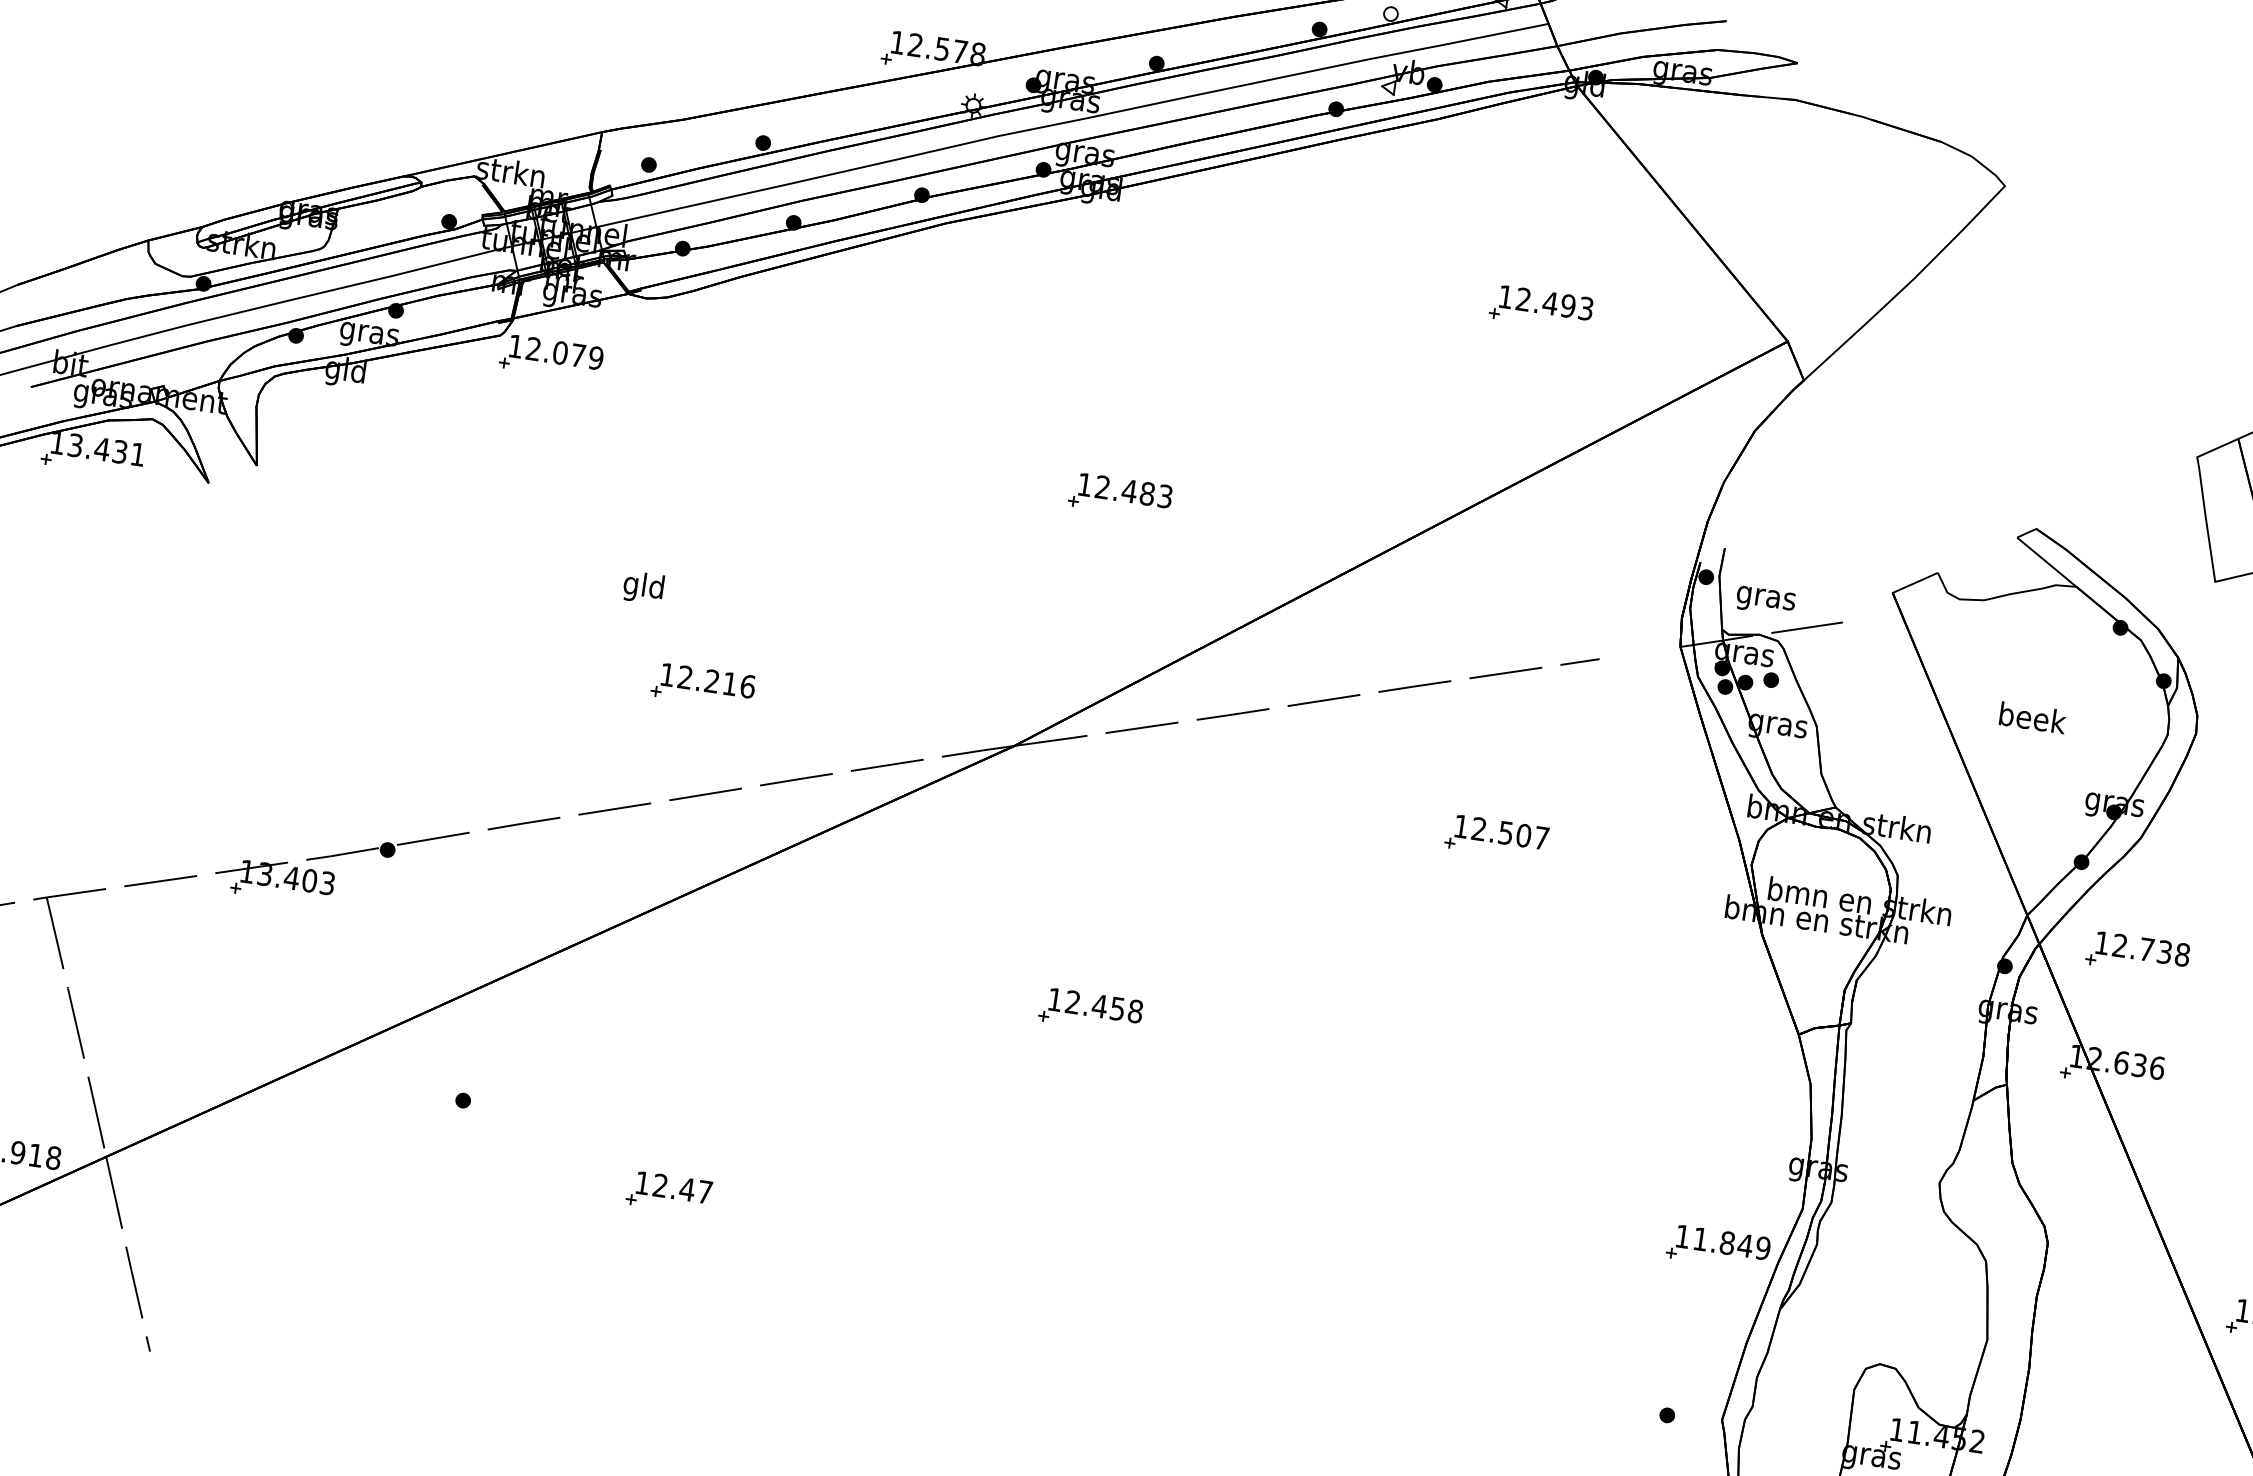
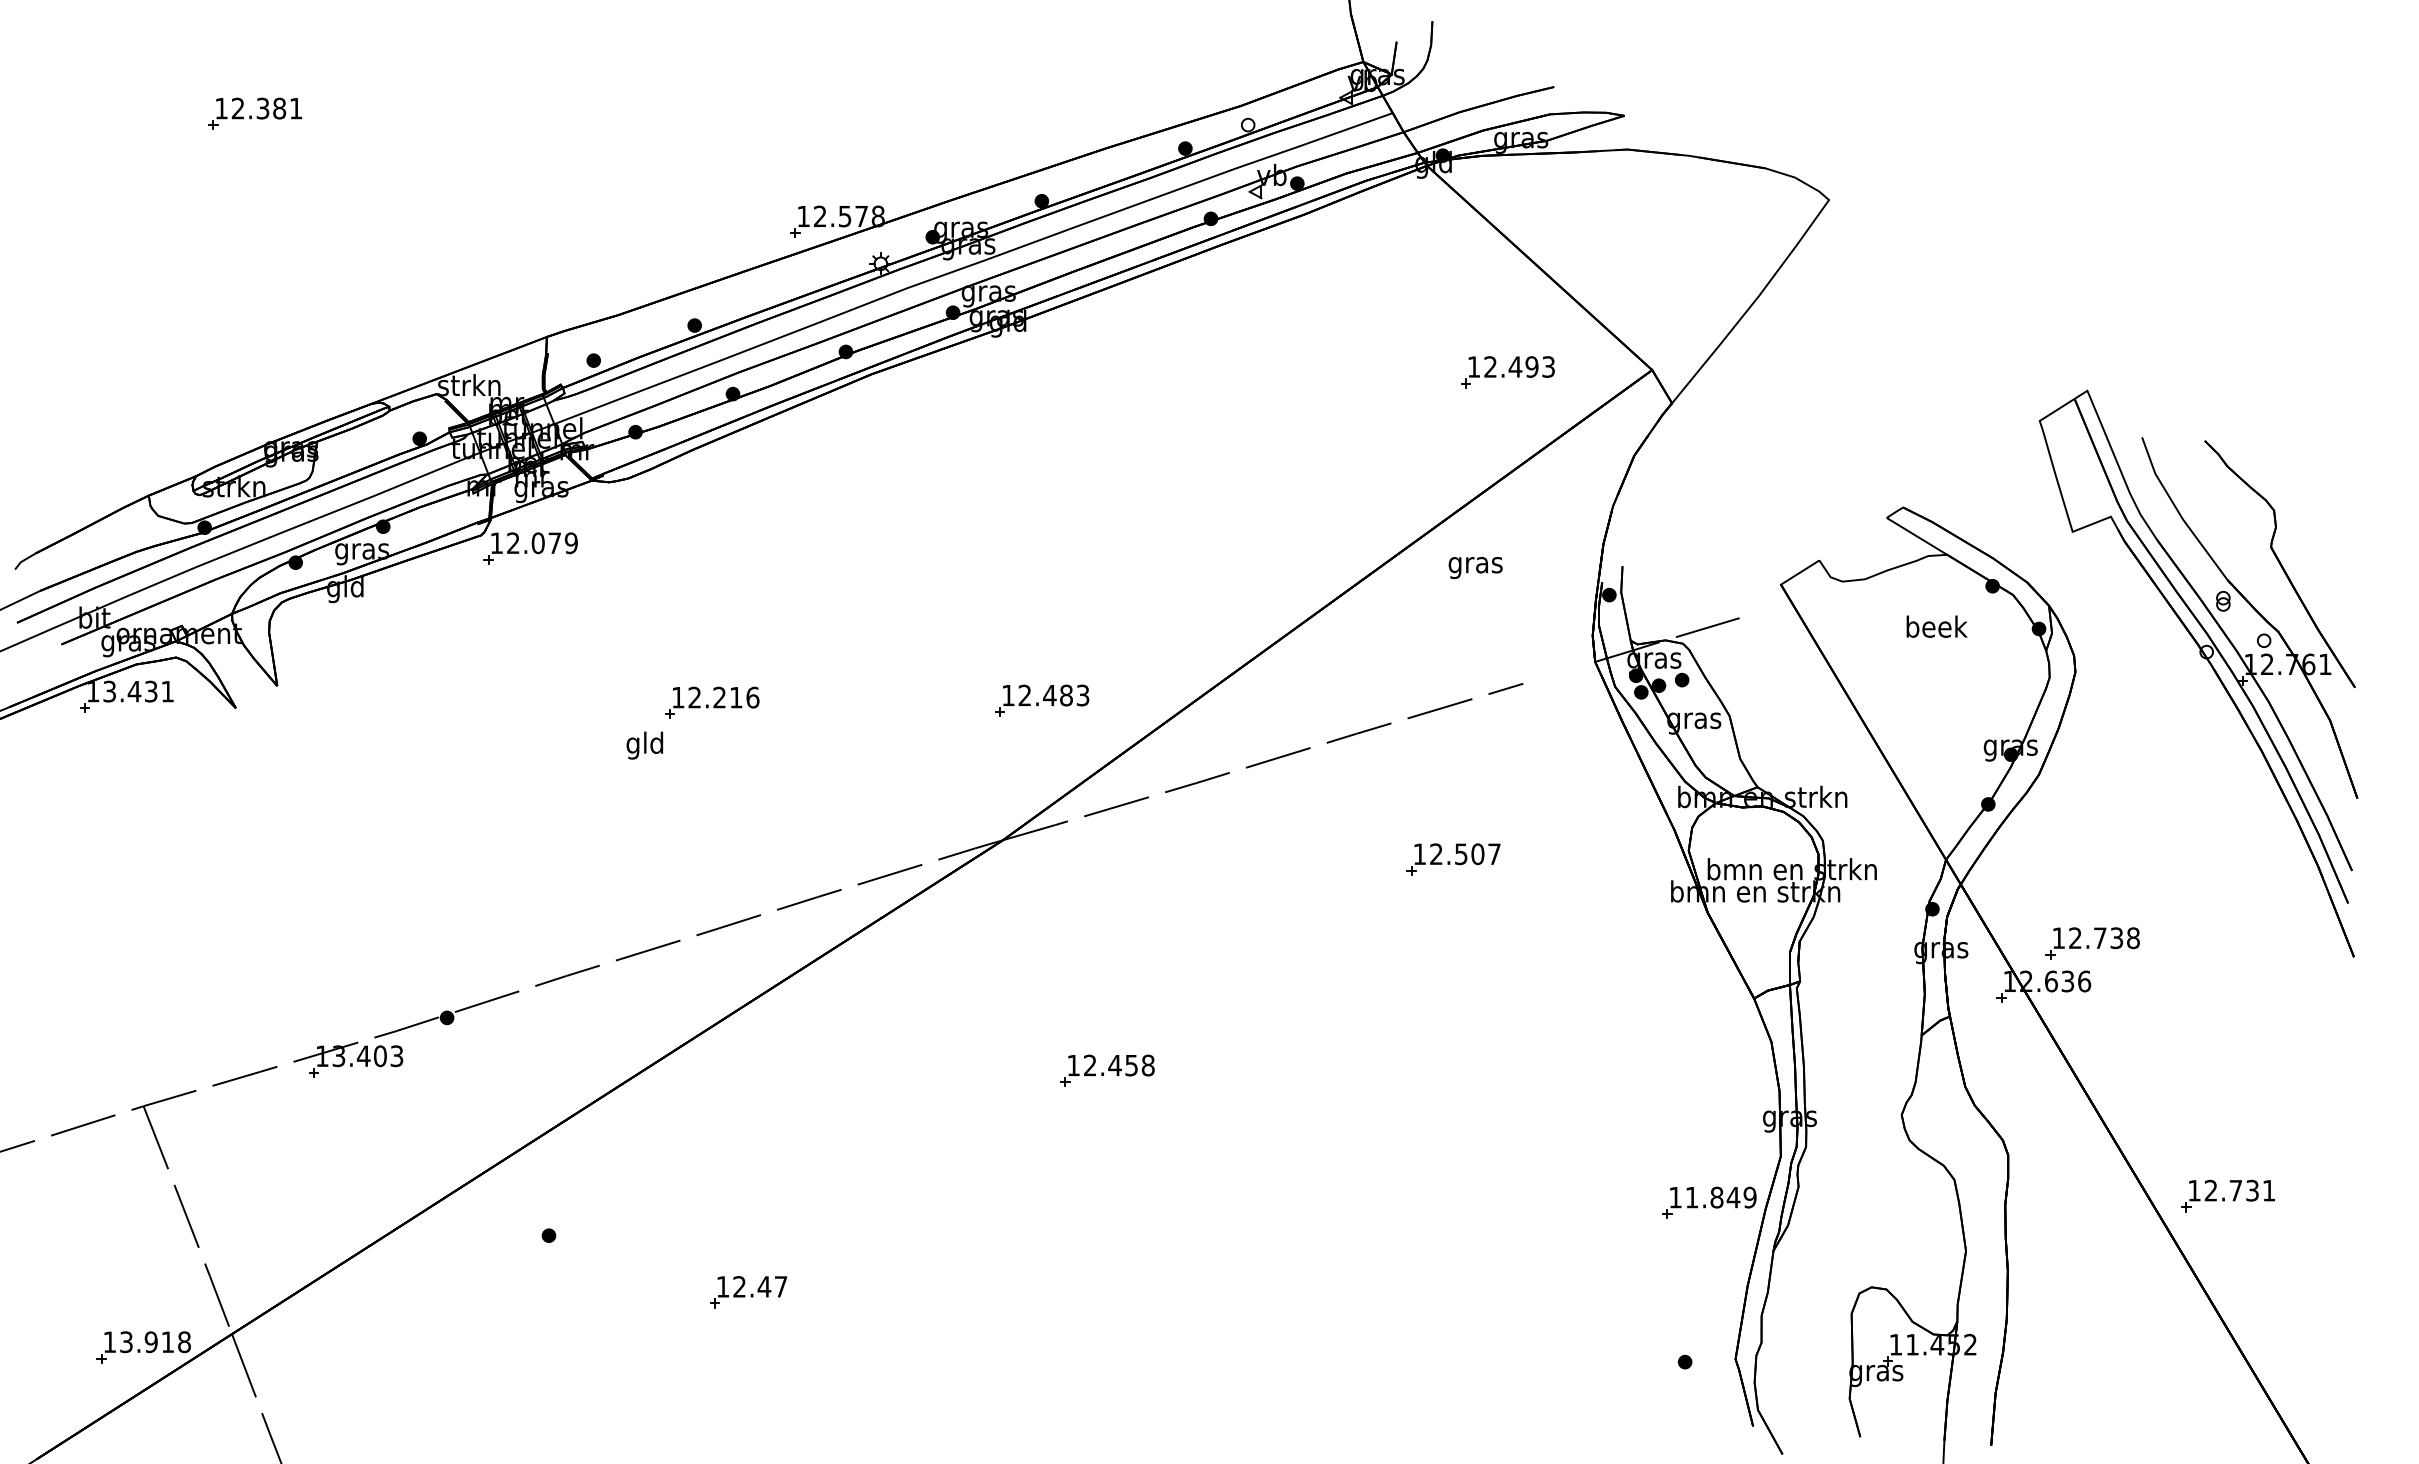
part: (1540, 308) -> (1507, 372), moved
part: (1120, 495) -> (1042, 700), moved
text: (1765, 601) -> (1475, 568), moved
part: (703, 685) -> (712, 702), moved
text: (2032, 717) -> (1936, 626), moved
part: (2137, 954) -> (2092, 943), moved

